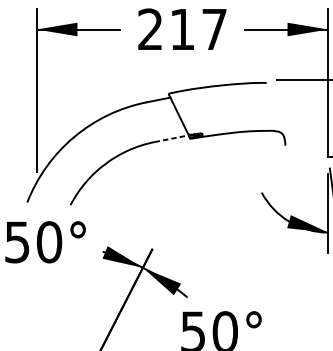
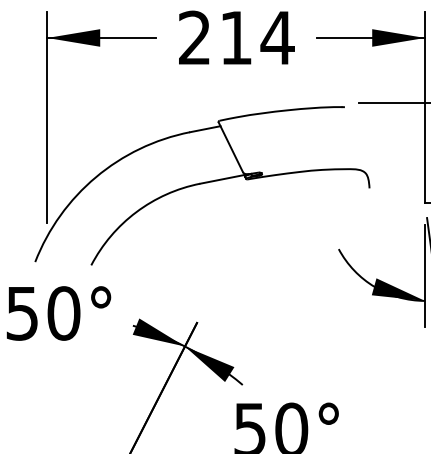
text: (214, 29) -> (277, 37), 217 -> 214
line: (173, 138) -> (224, 178), dashed -> solid

